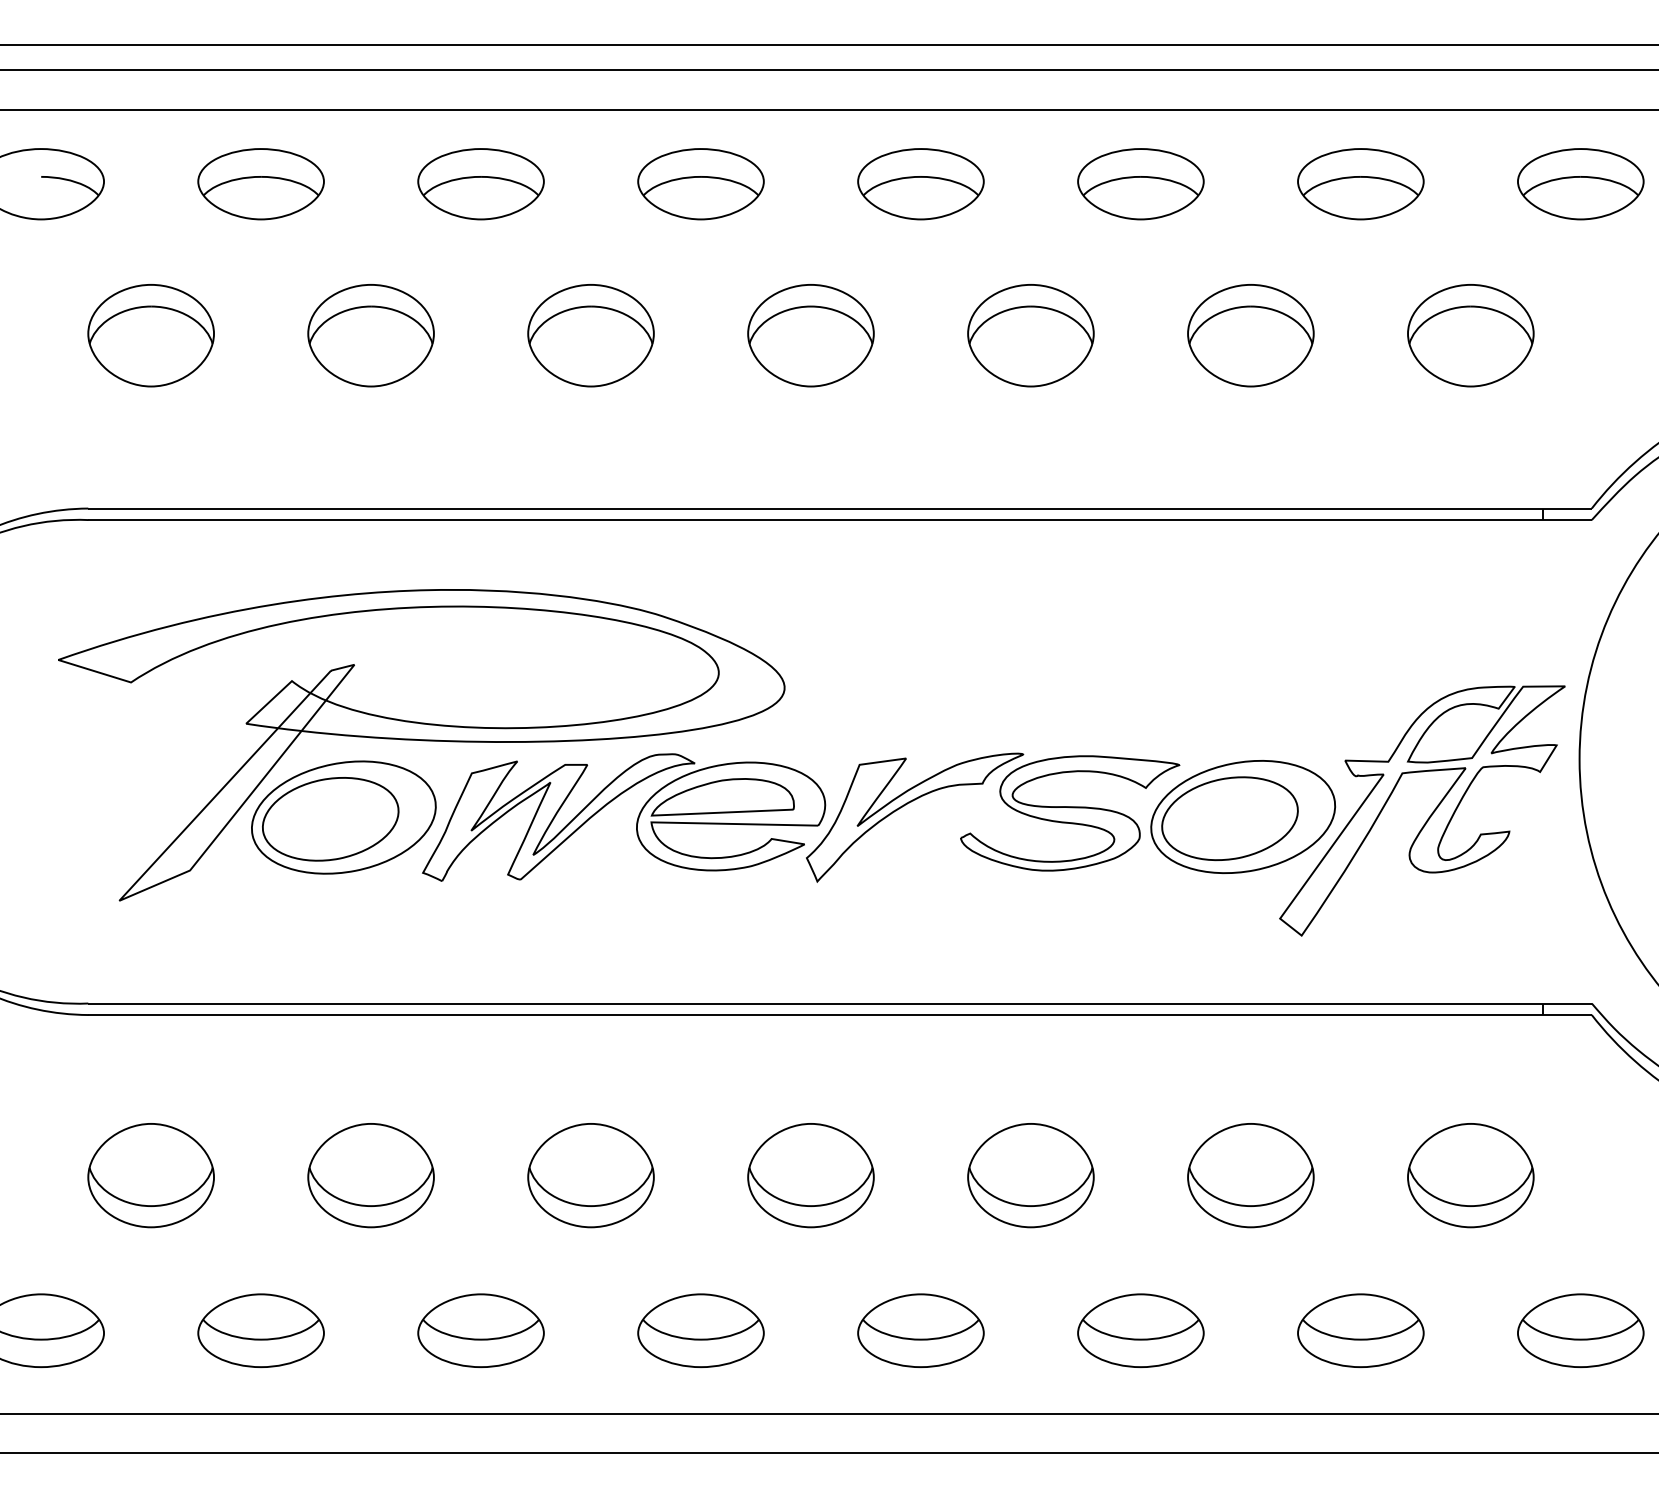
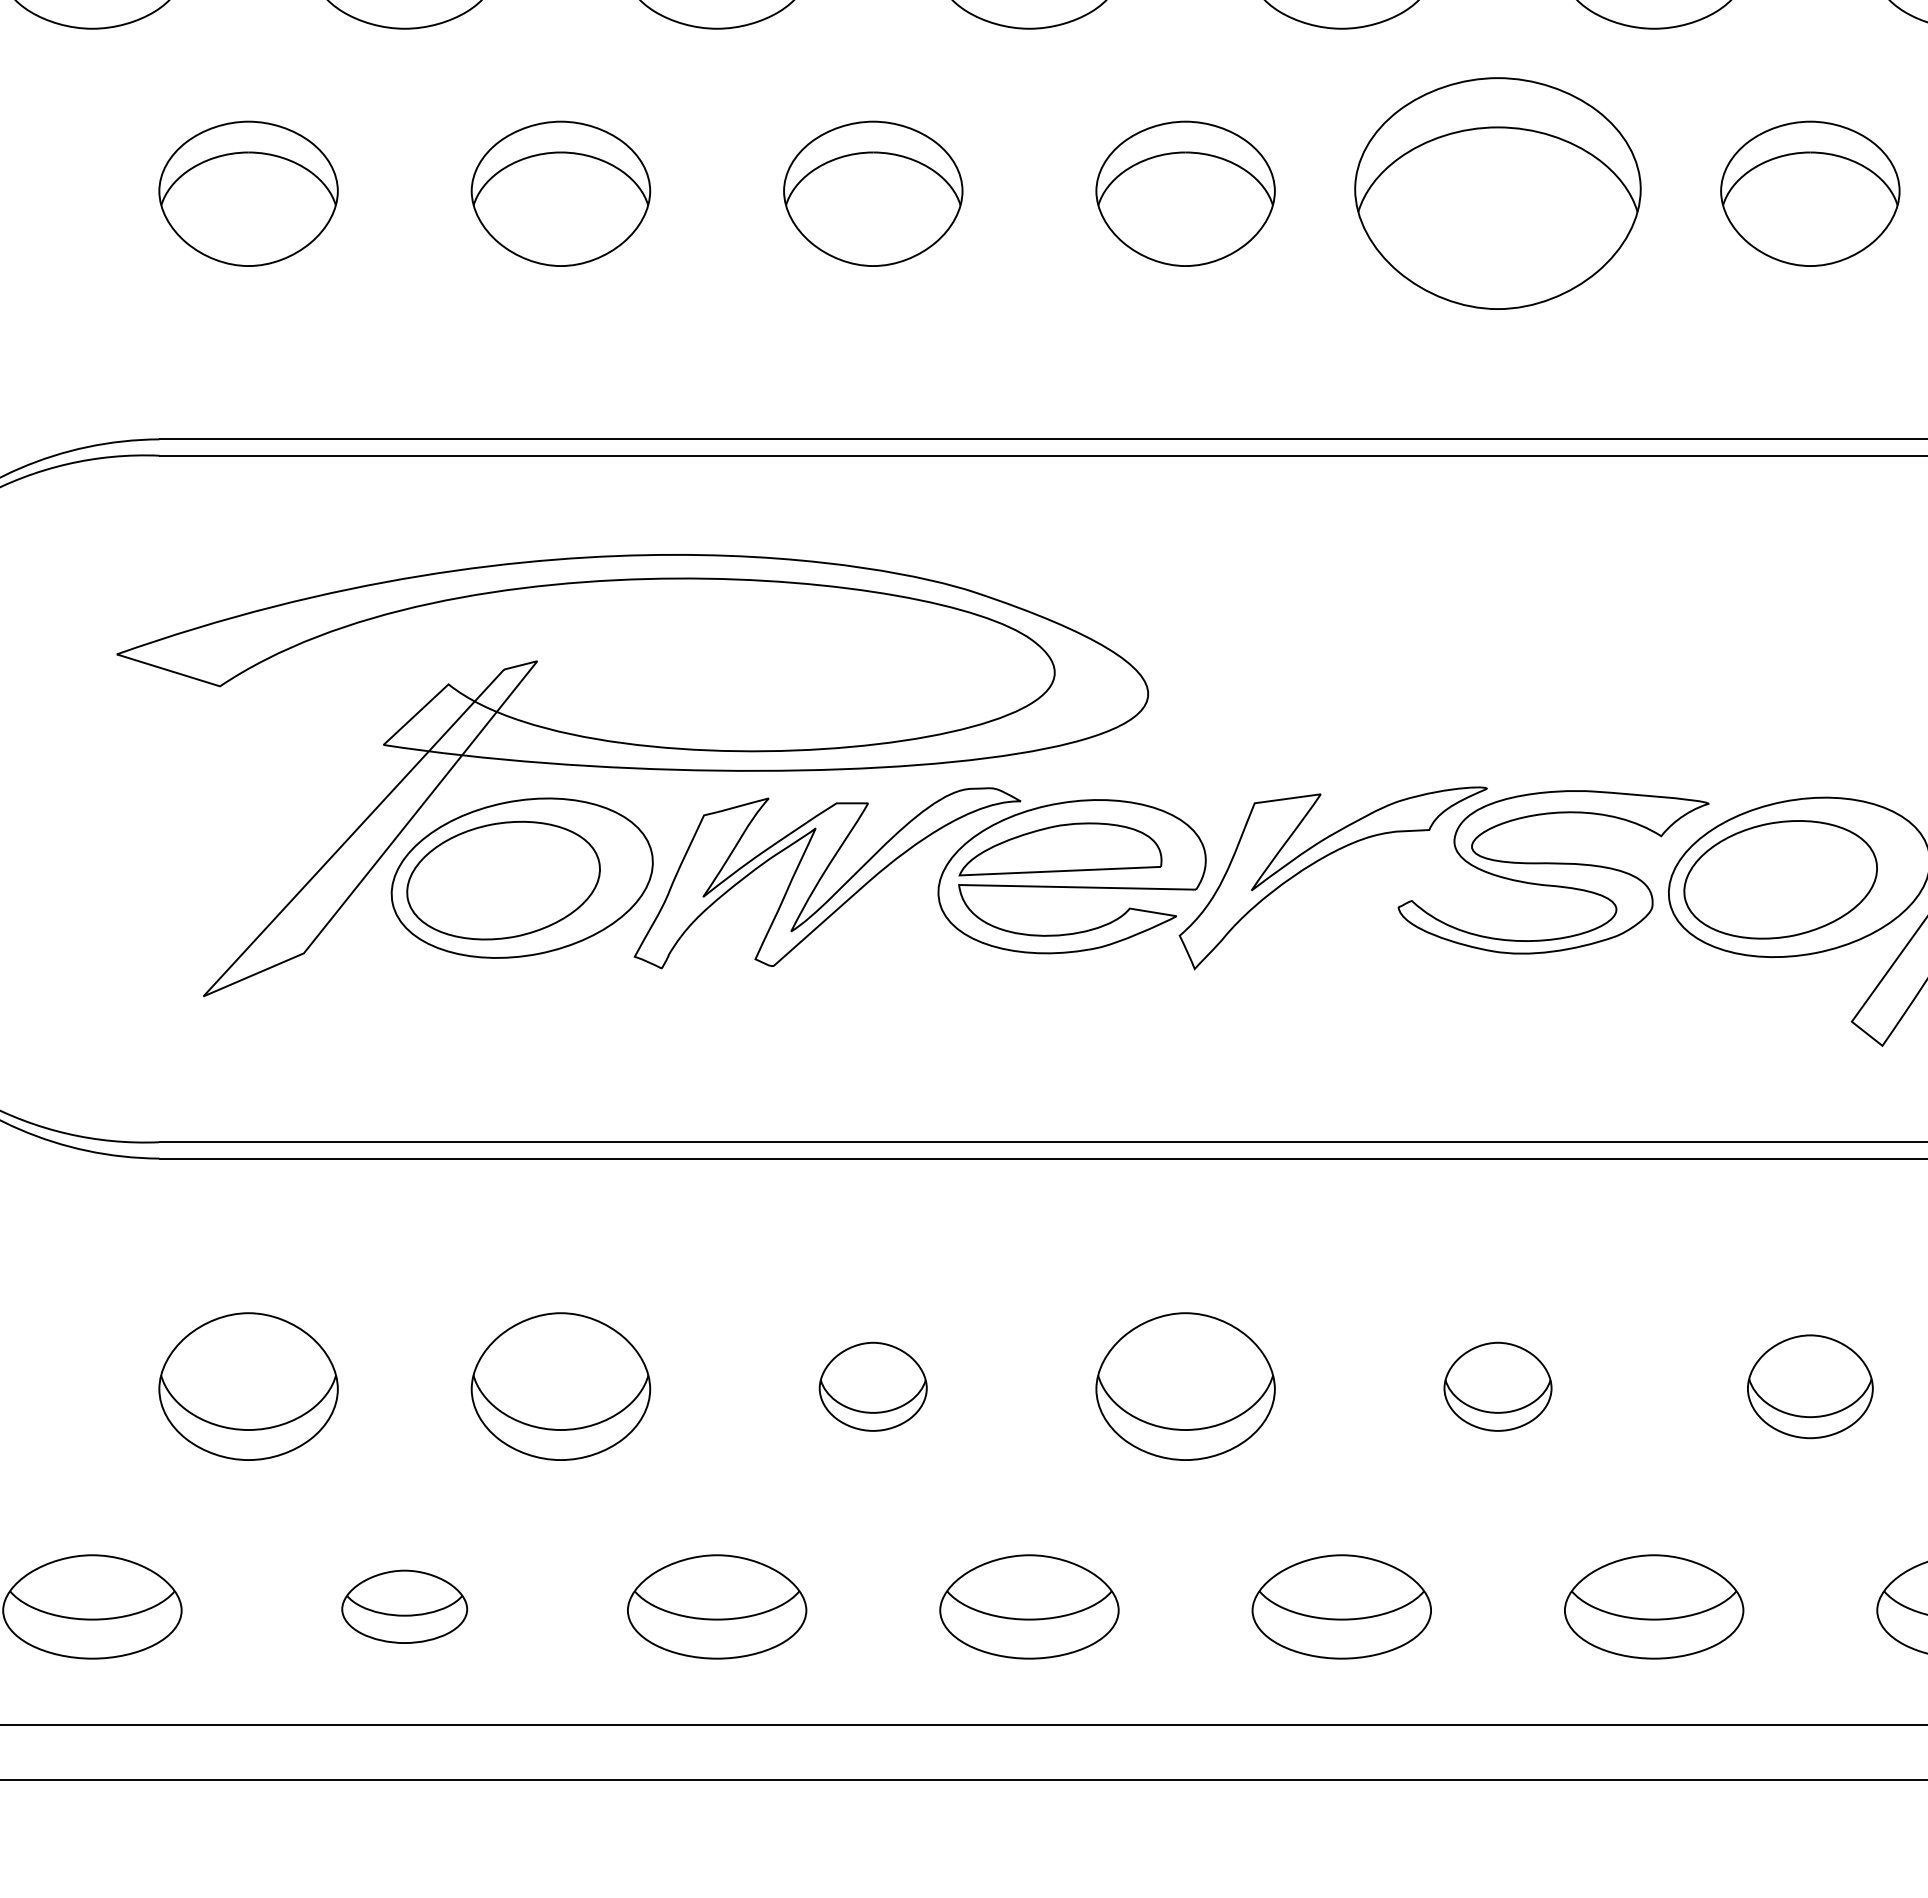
part: (1030, 335) -> (1497, 193), size x1.6
part: (590, 1175) -> (872, 1386), size x0.6
part: (1030, 1175) -> (1497, 1386), size x0.6
part: (1250, 1175) -> (1809, 1386), size x0.7
part: (260, 1330) -> (403, 1606), size x0.7

